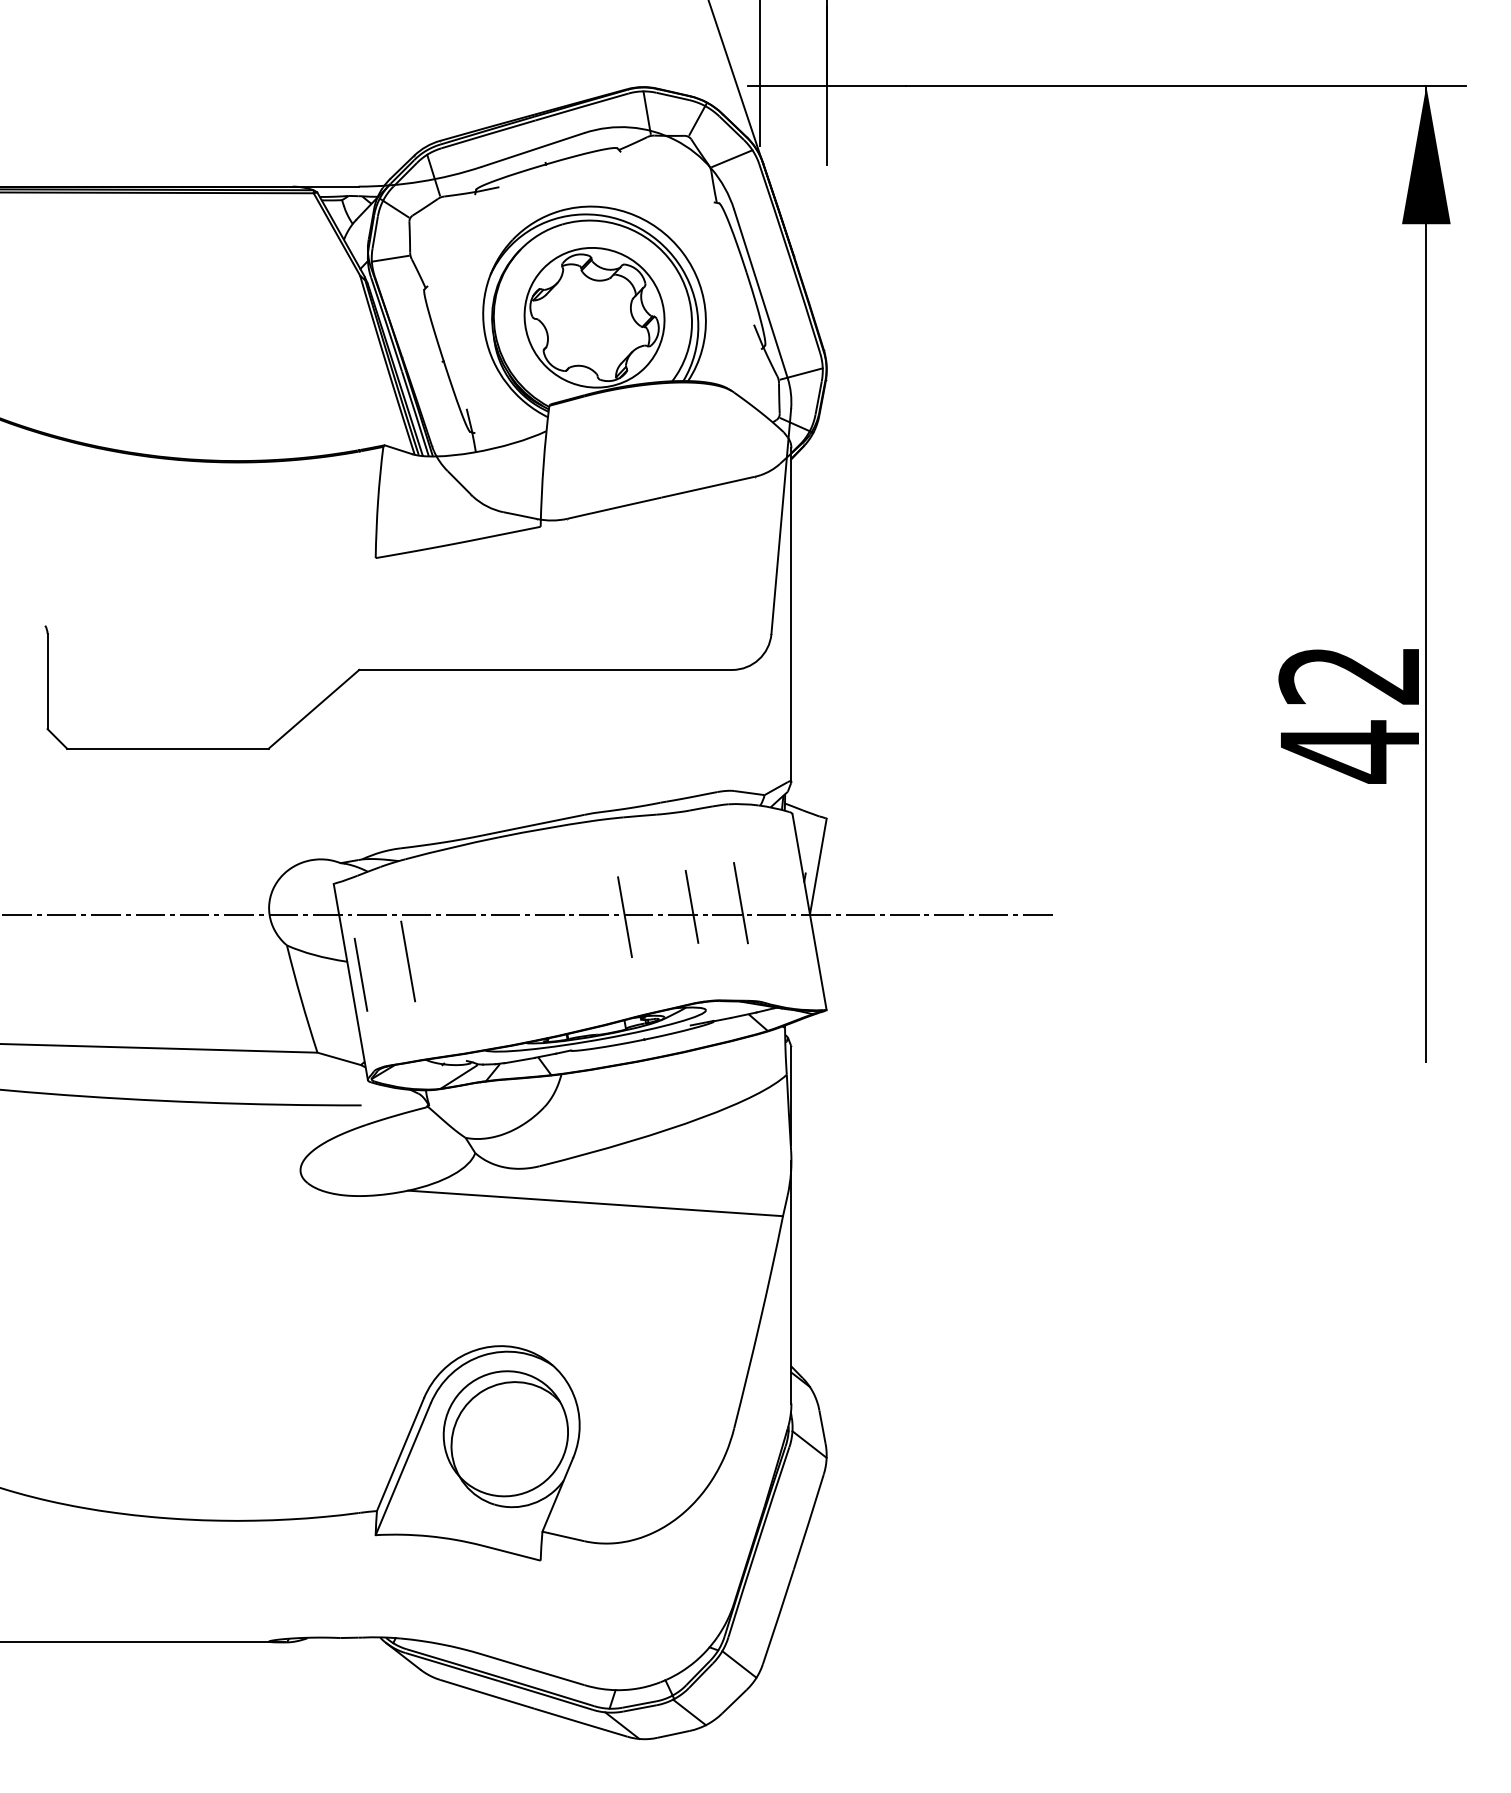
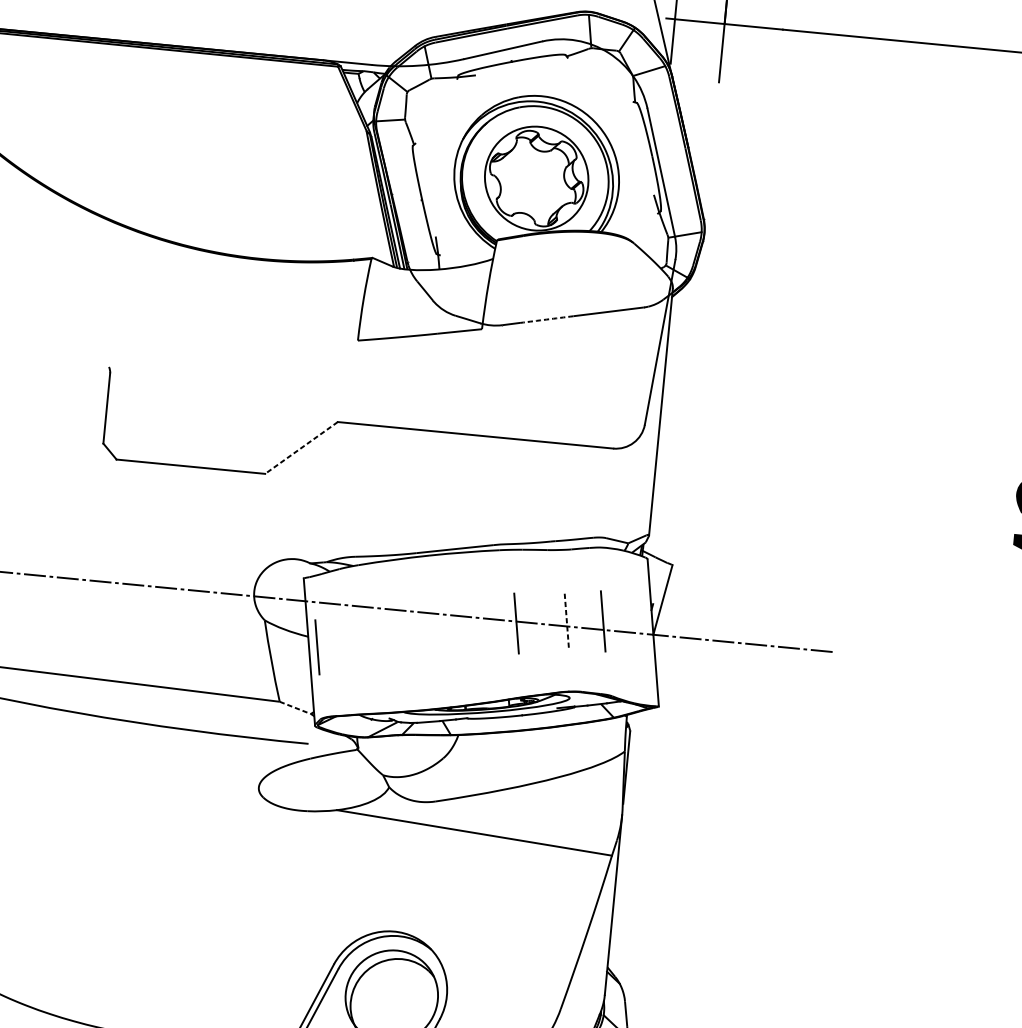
arc: (626, 505) -> (546, 319), solid -> dashed
line: (313, 709) -> (301, 448), solid -> dashed
line: (692, 906) -> (567, 620), solid -> dashed
line: (408, 961) -> (353, 640), removed
line: (339, 1058) -> (295, 707), solid -> dashed

